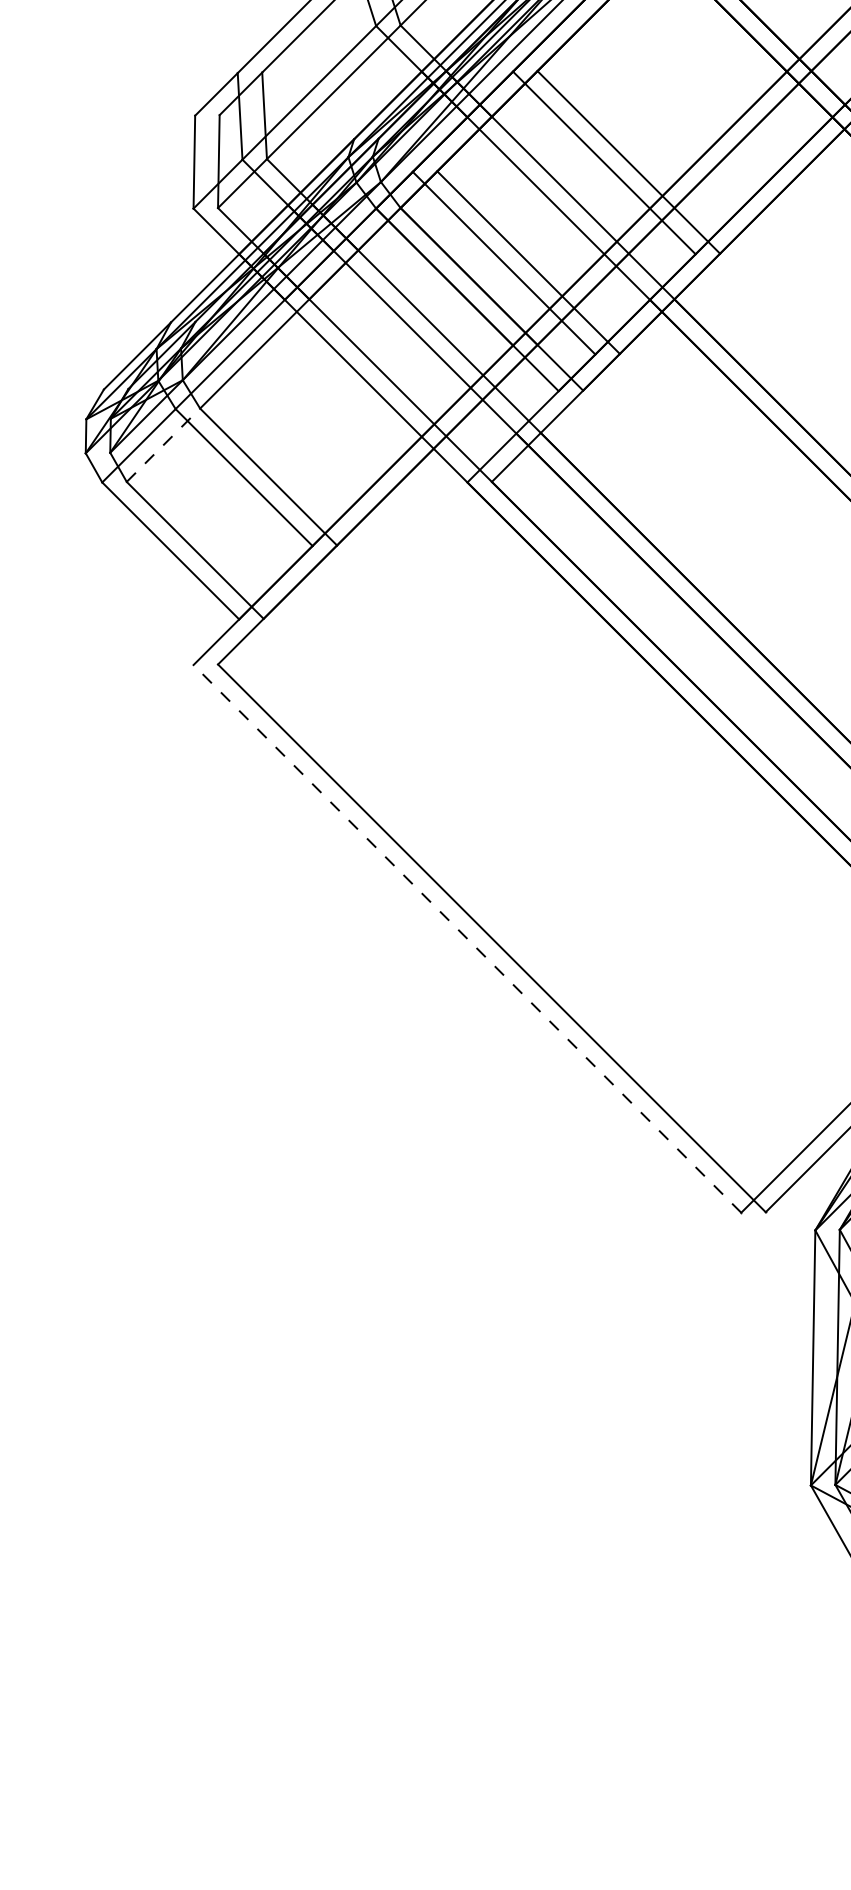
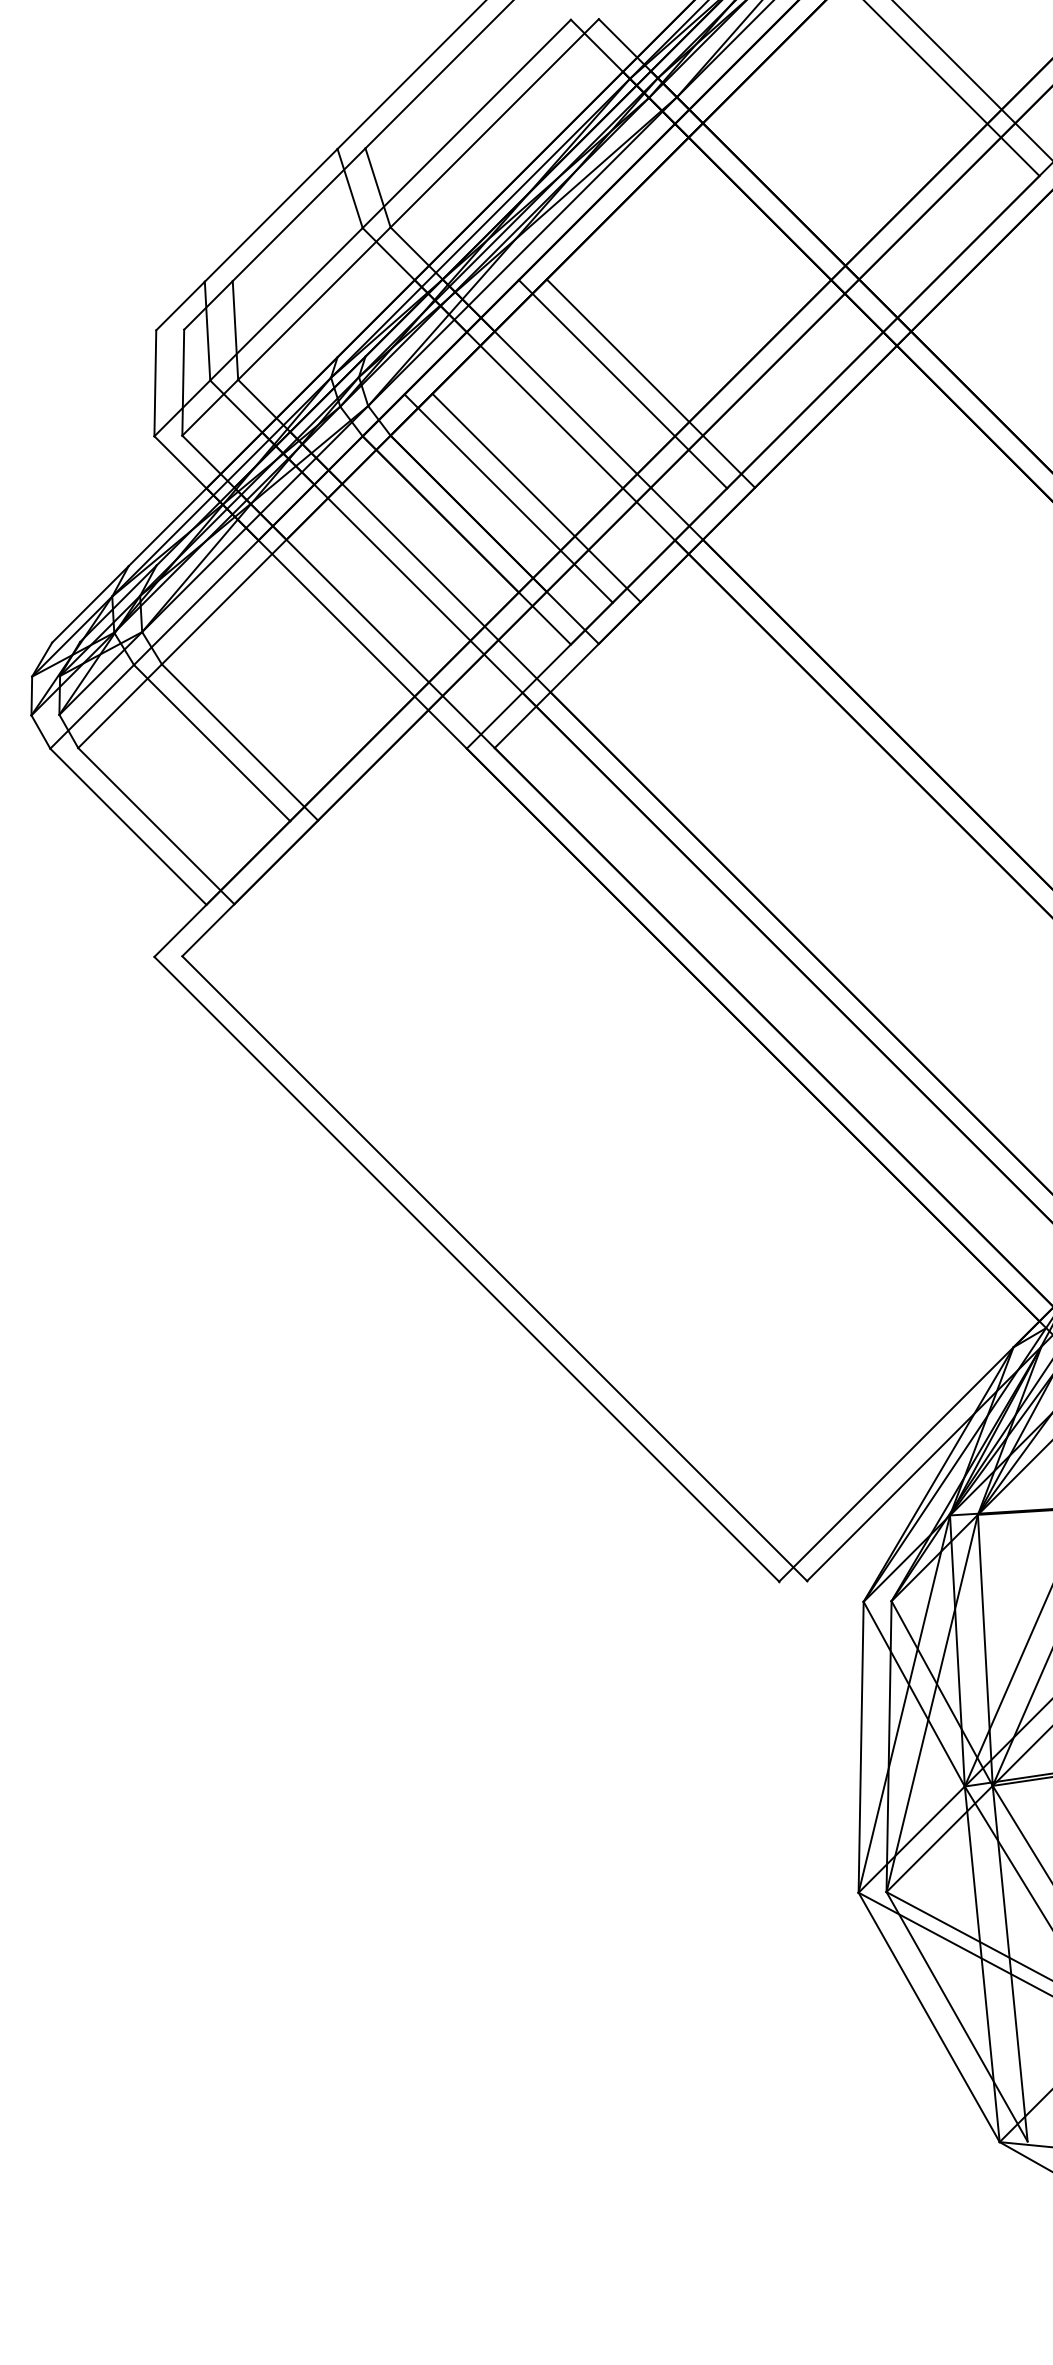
line: (163, 444) -> (120, 705), dashed -> solid
line: (467, 939) -> (466, 1269), dashed -> solid

